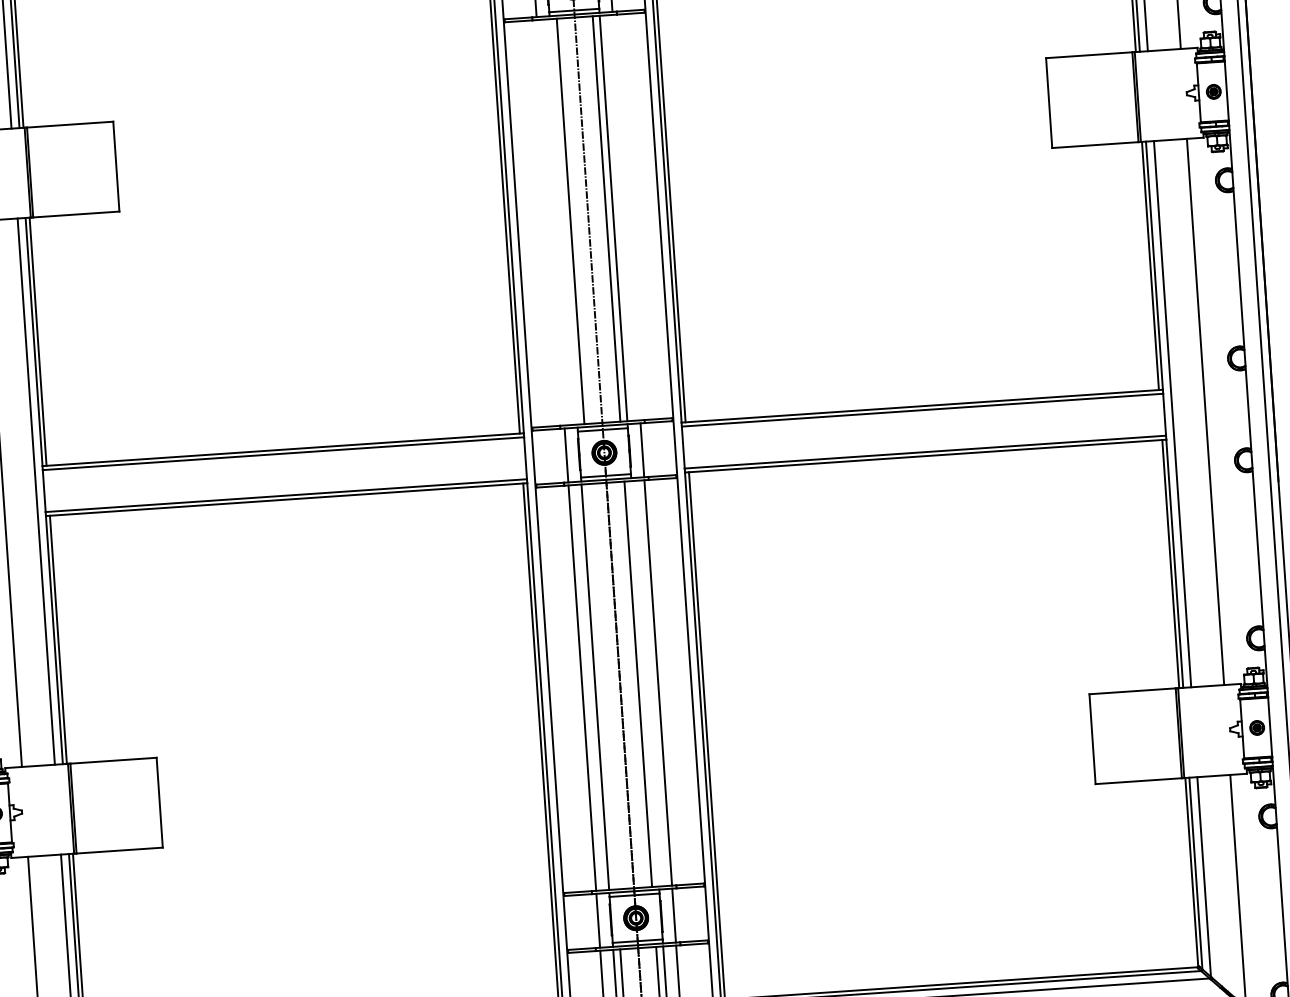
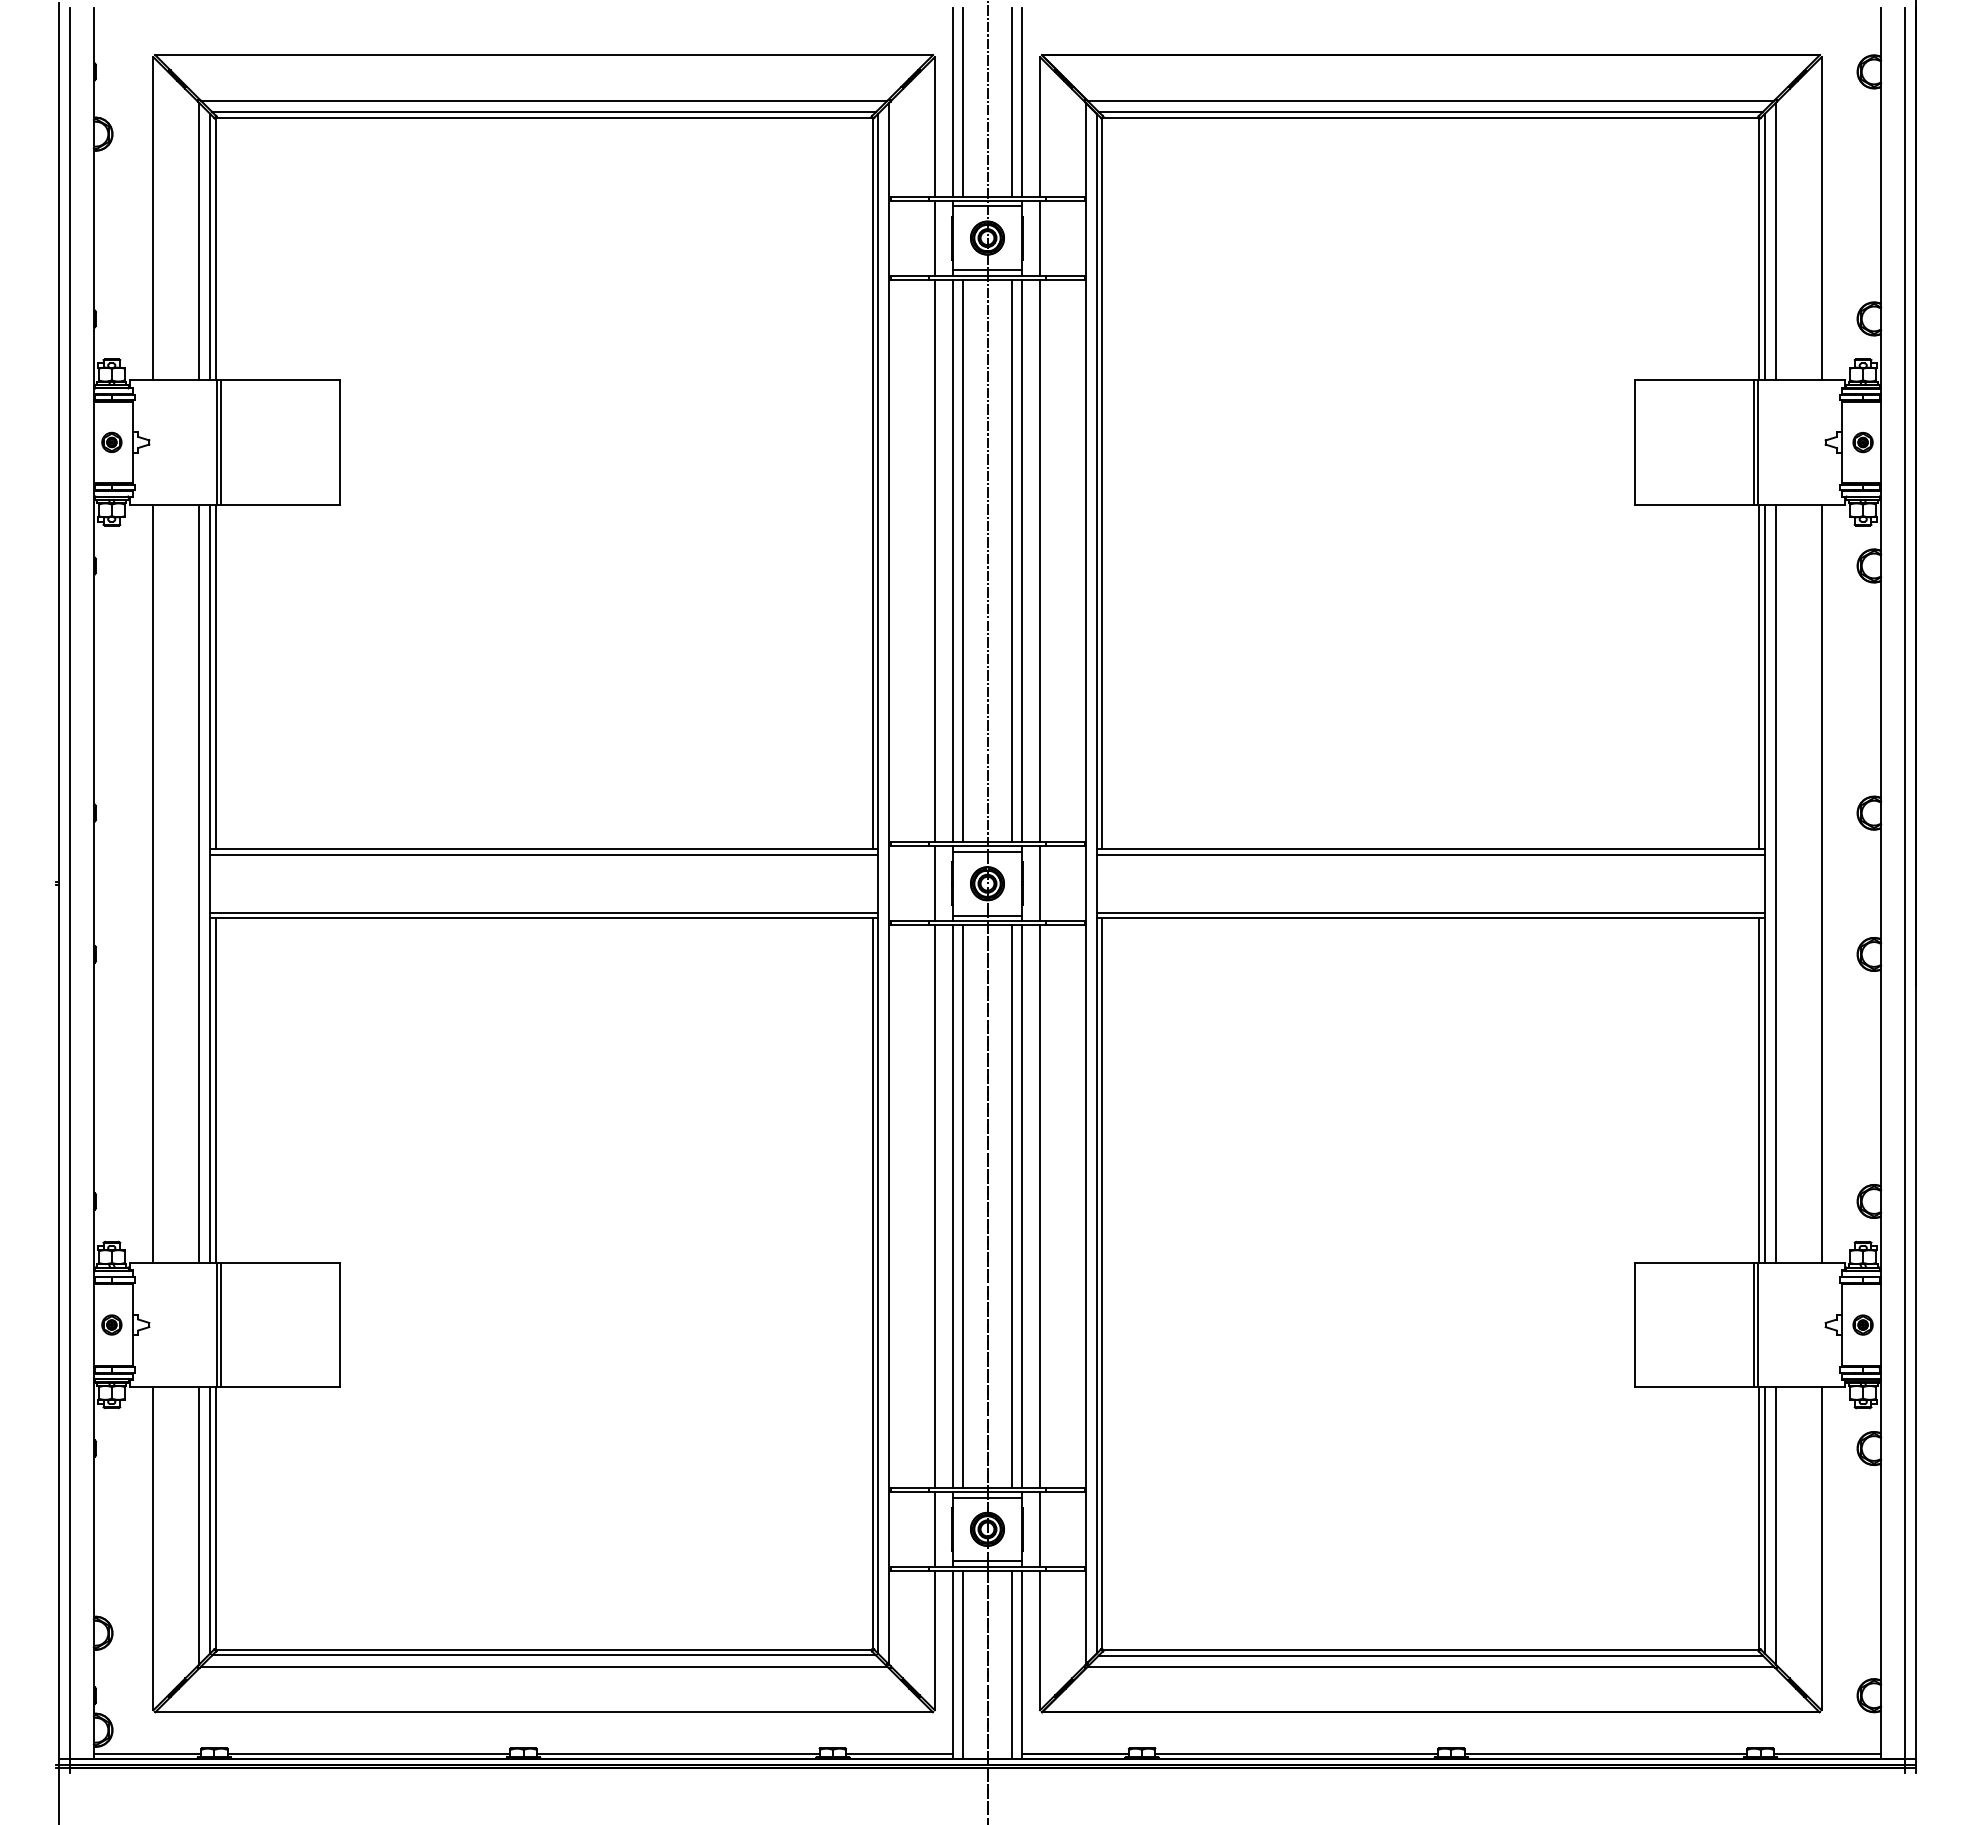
line: (626, 217) -> (1040, 560), added
line: (563, 221) -> (952, 560), added
line: (550, 222) -> (934, 560), added
line: (645, 683) -> (1022, 1206), added
line: (602, 686) -> (962, 1206), added

